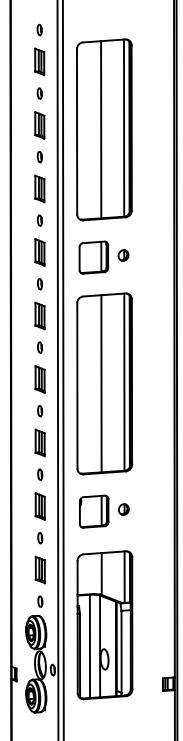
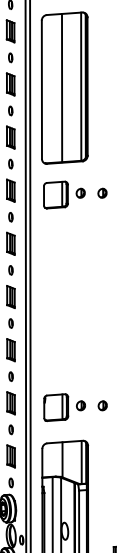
part: (149, 255) -> (102, 193), added
part: (104, 383) -> (64, 300), removed
part: (149, 509) -> (102, 405), added

